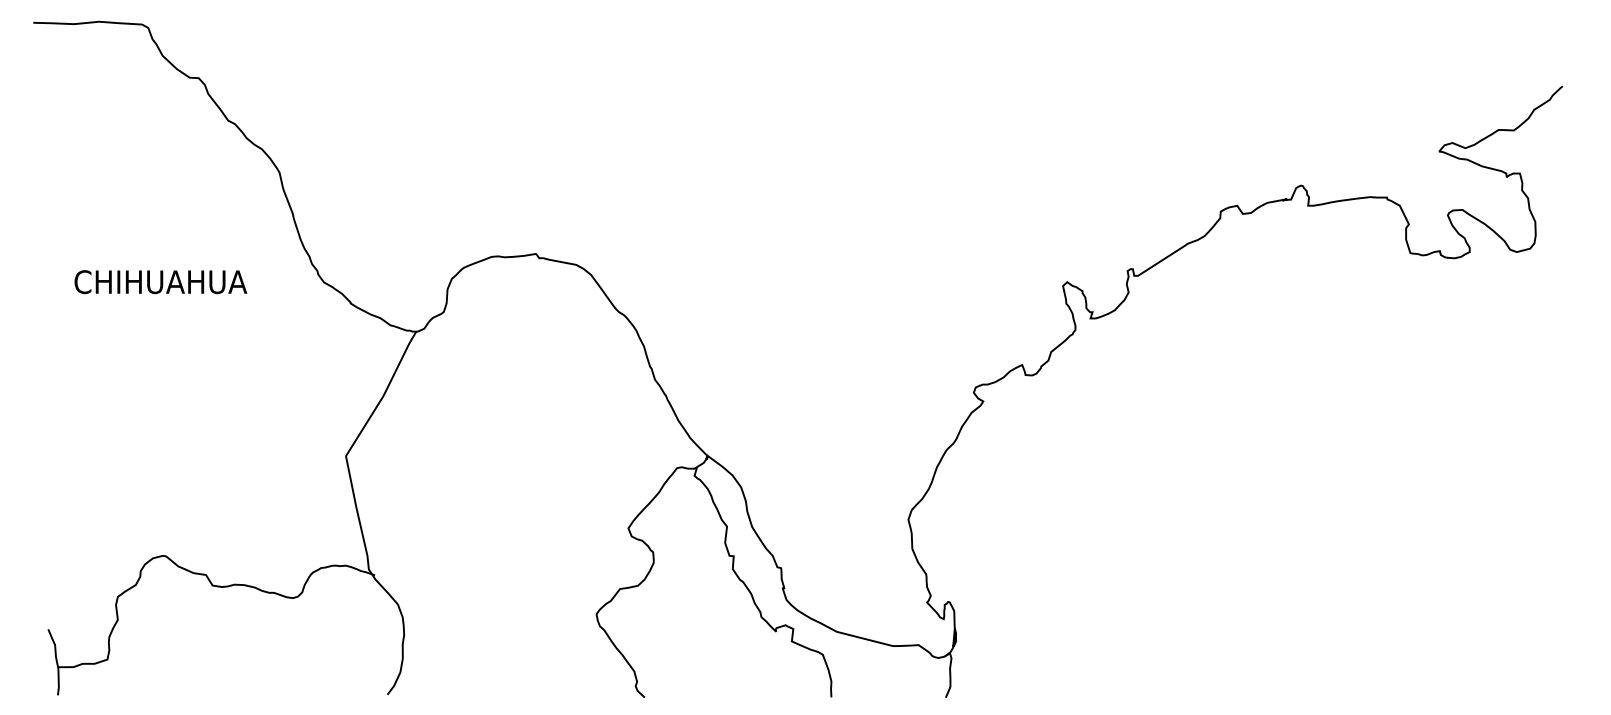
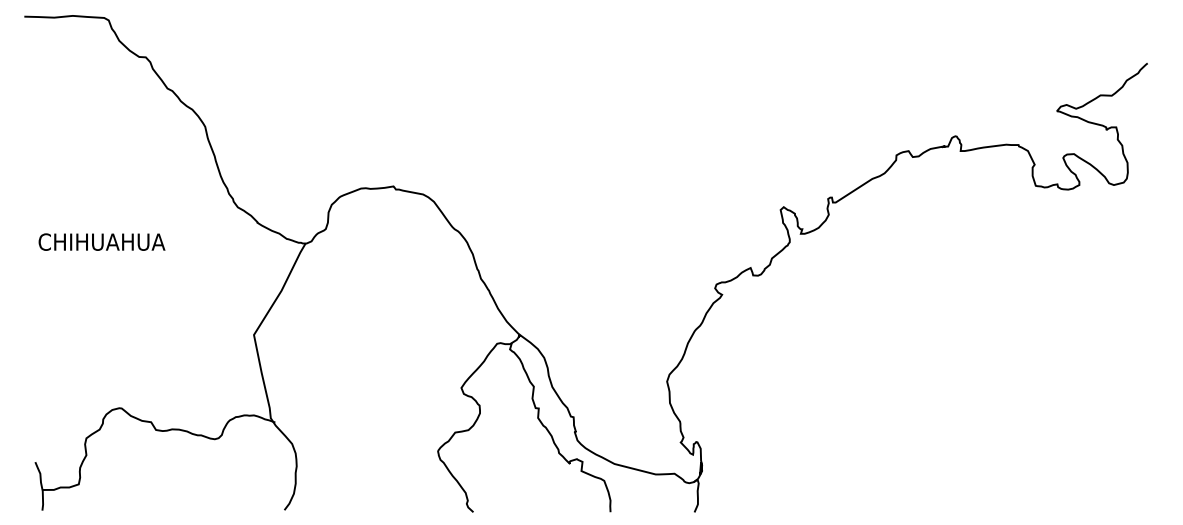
text: (160, 281) -> (101, 241), moved

